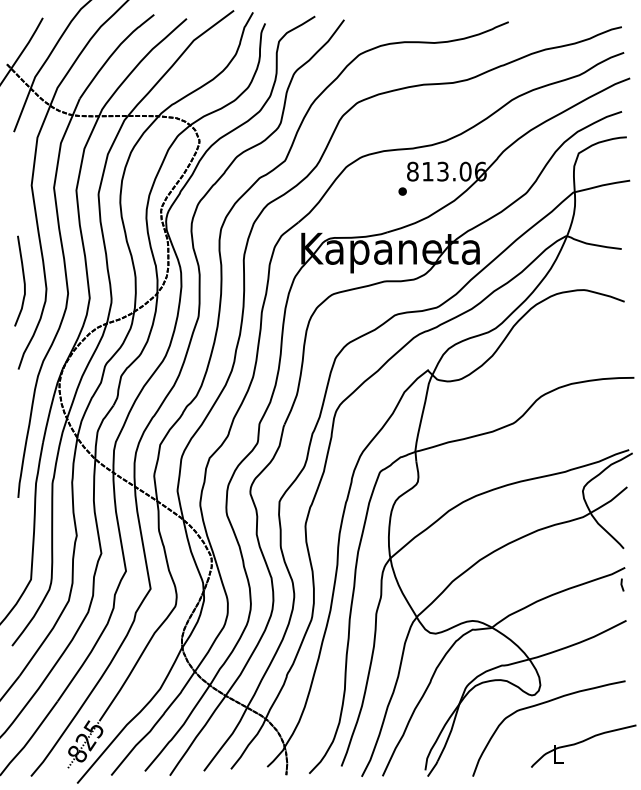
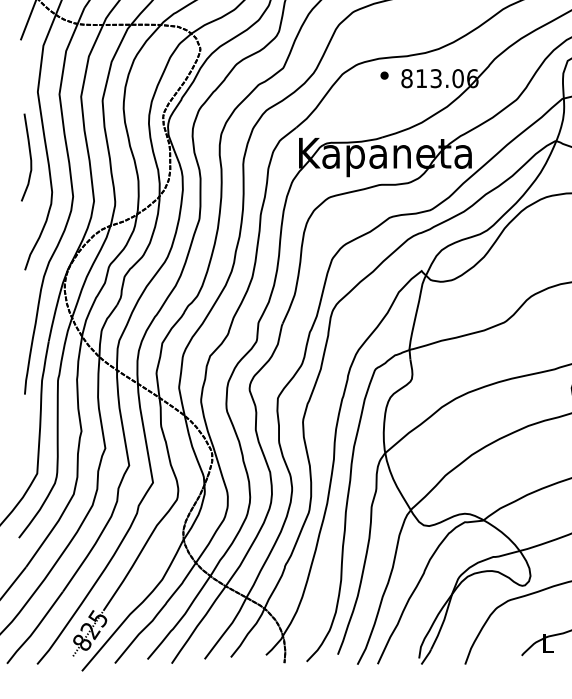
part: (402, 191) -> (384, 75), moved
curve: (23, 280) -> (29, 156), moved

